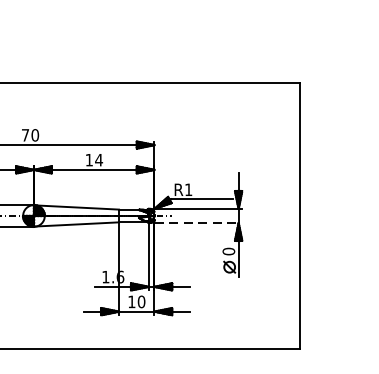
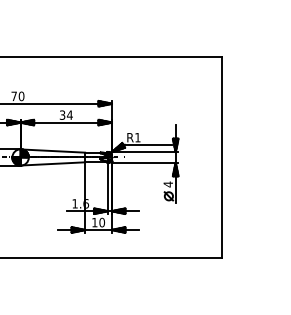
text: (89, 159) -> (62, 114), 14 -> 34
line: (198, 222) -> (145, 162), dashed -> solid
text: (229, 251) -> (168, 184), 0 -> 4

